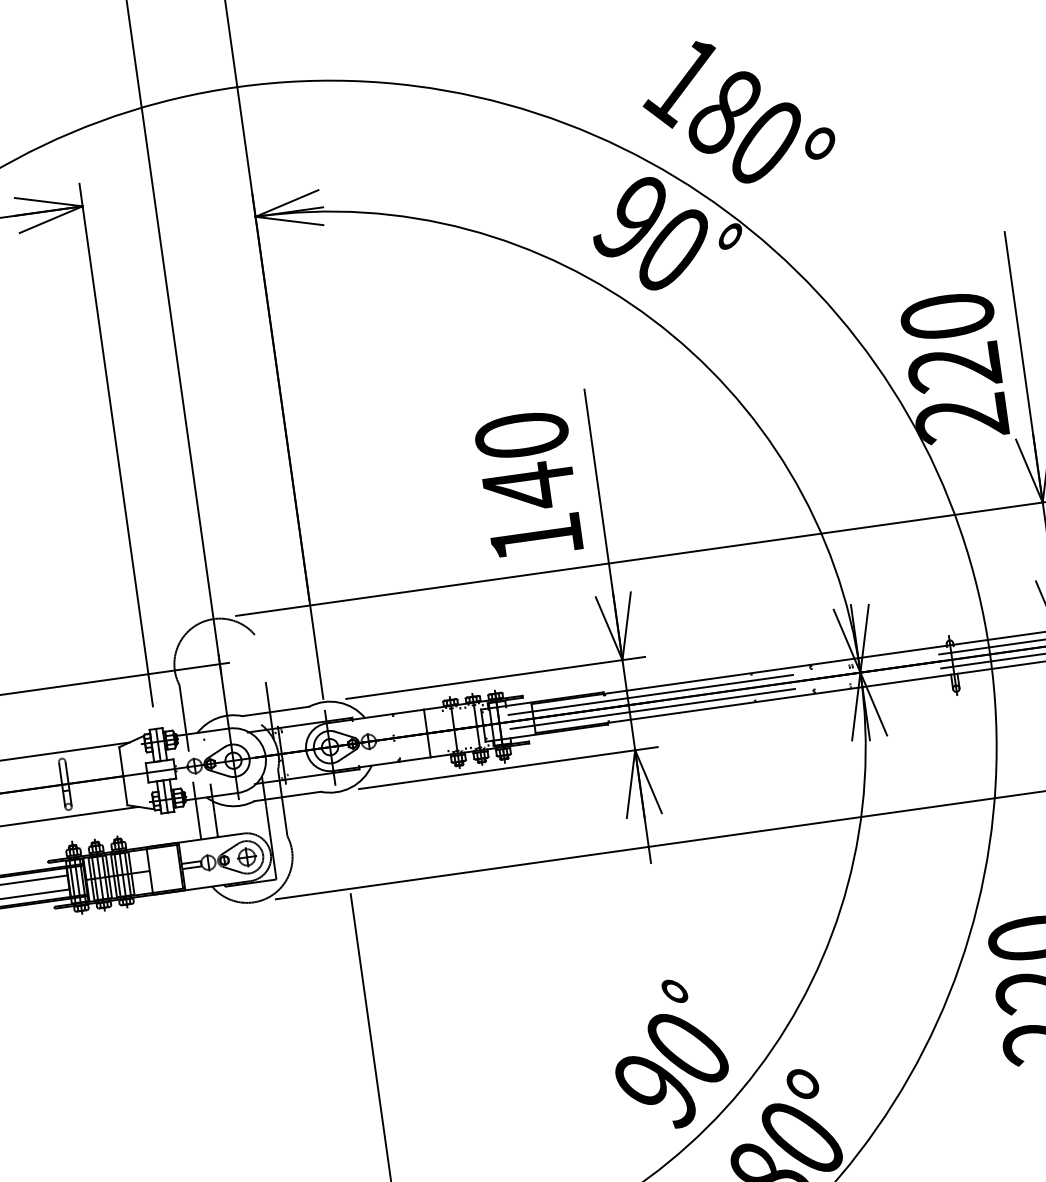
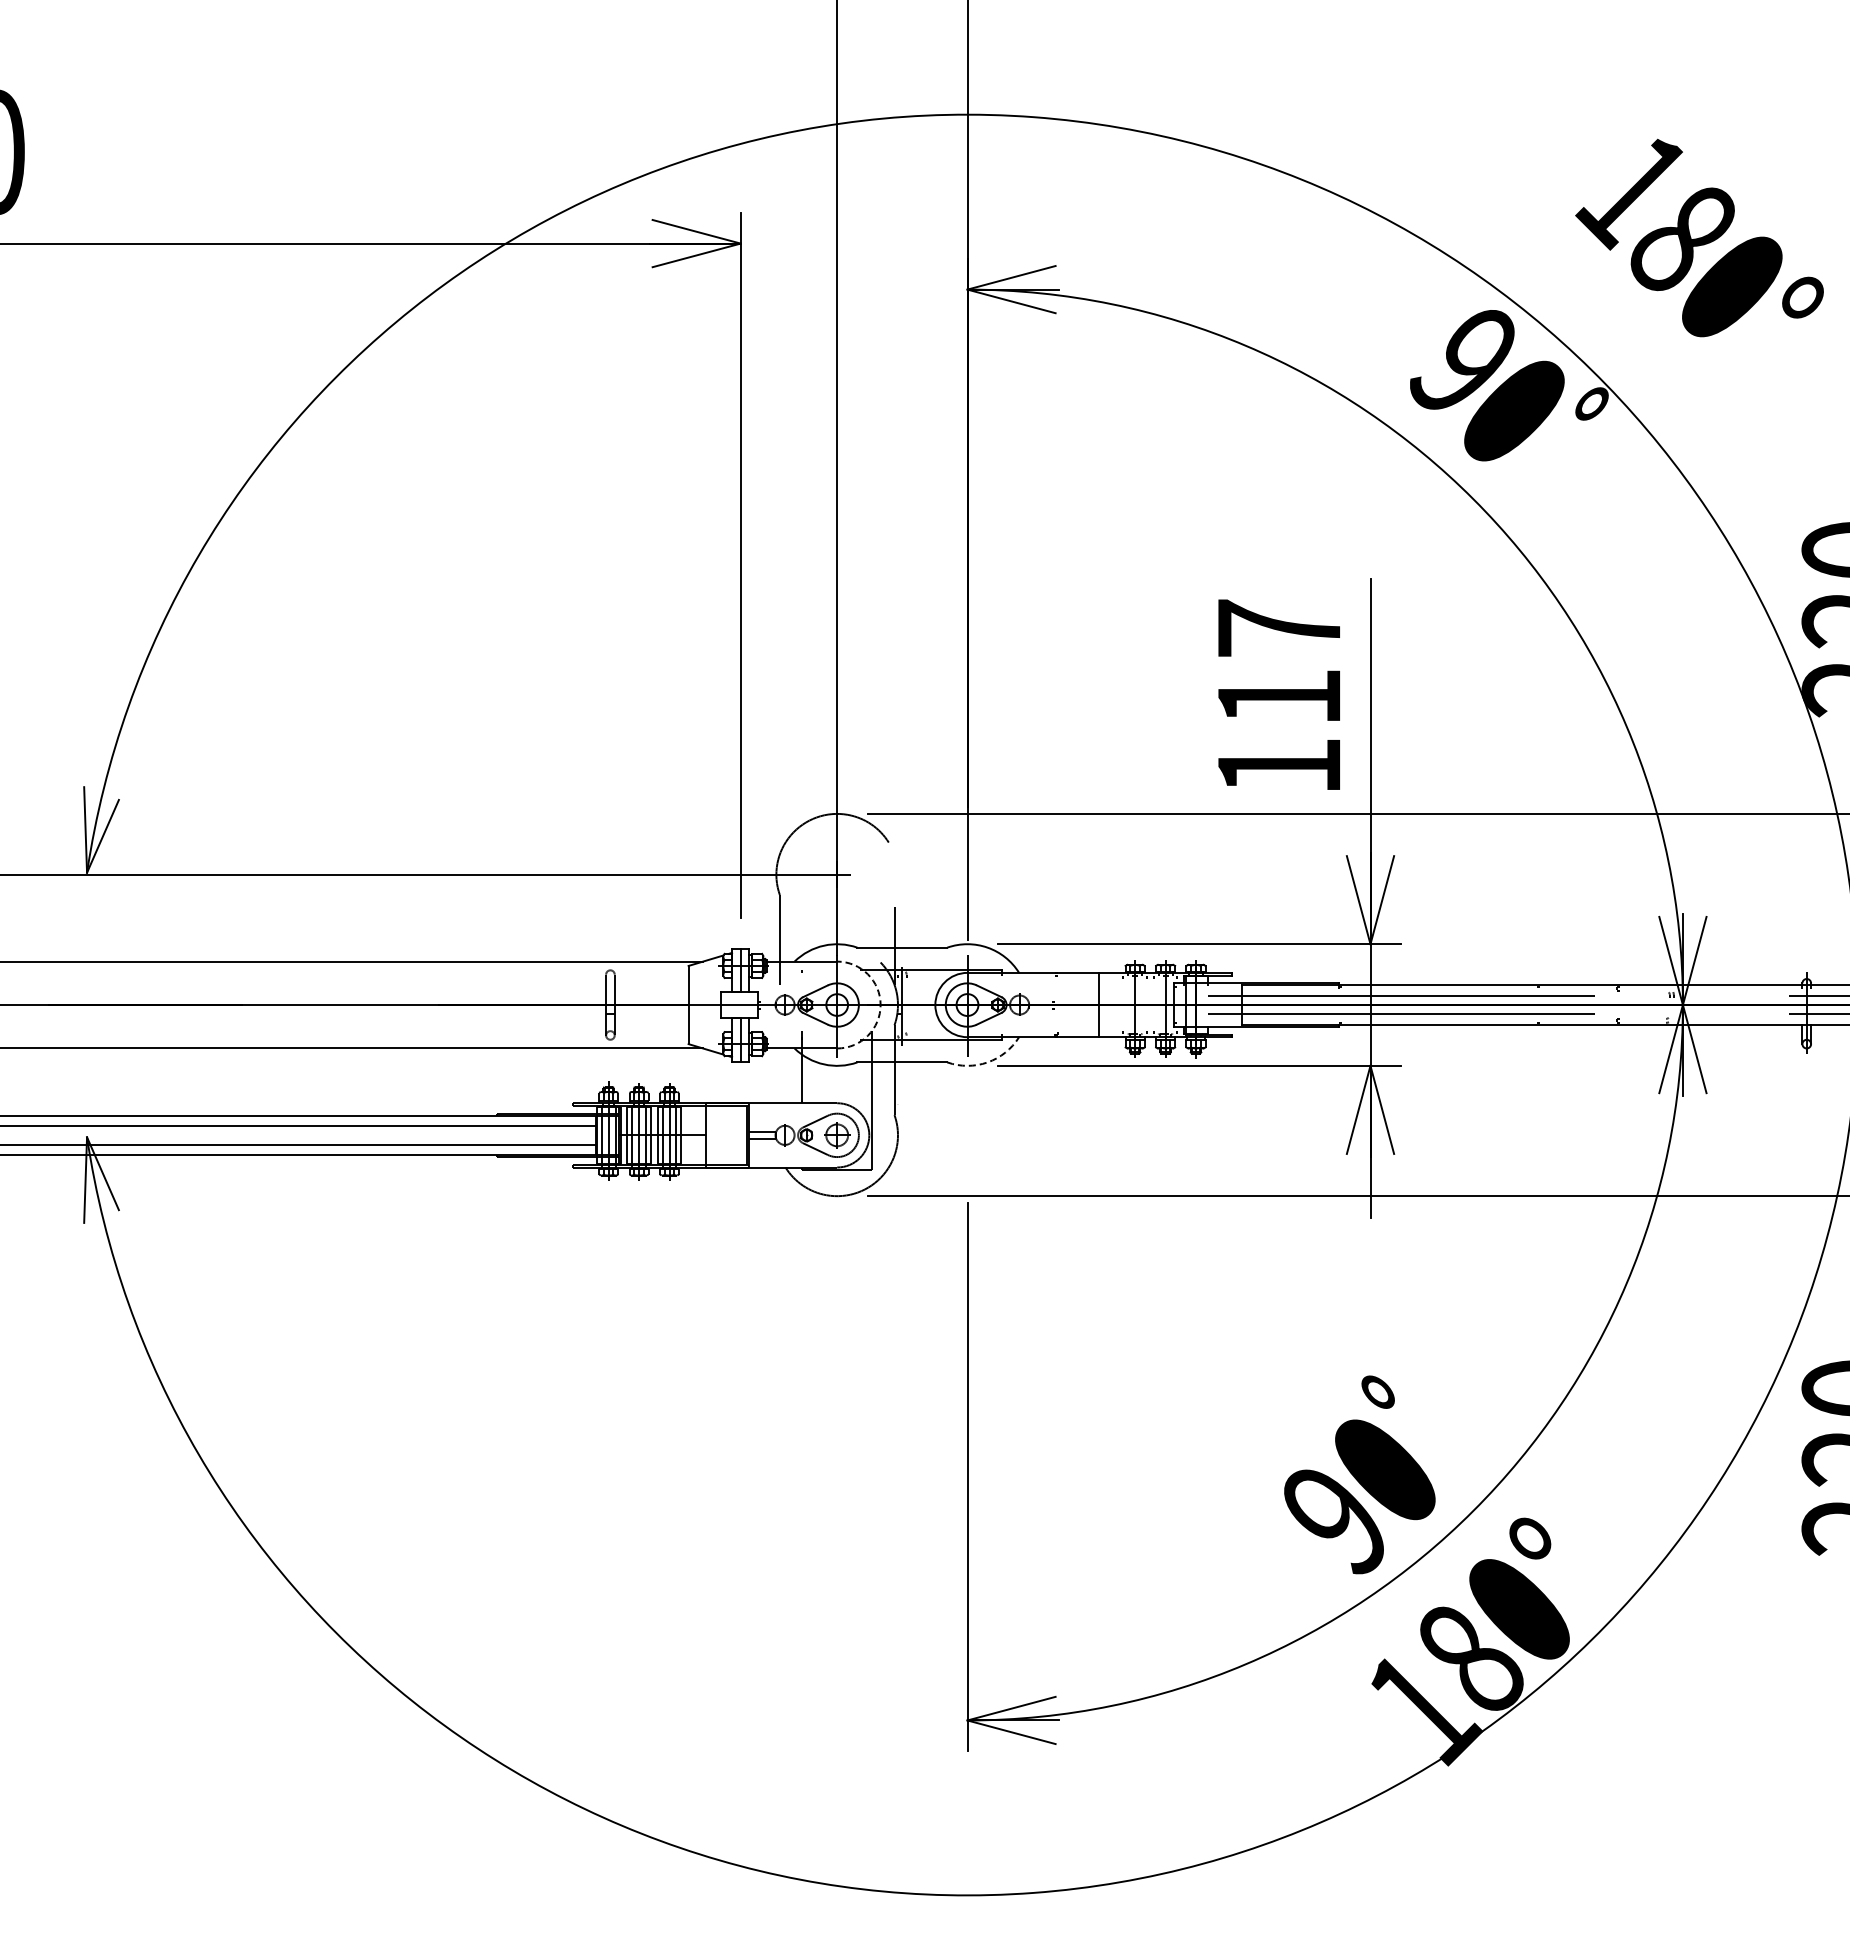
text: (737, 109) -> (1699, 237), moved
text: (525, 462) -> (1279, 664), 140 -> 117
arc: (265, 756) -> (880, 1005), solid -> dashed
arc: (350, 787) -> (987, 1062), solid -> dashed
line: (196, 810) -> (779, 1064), removed

